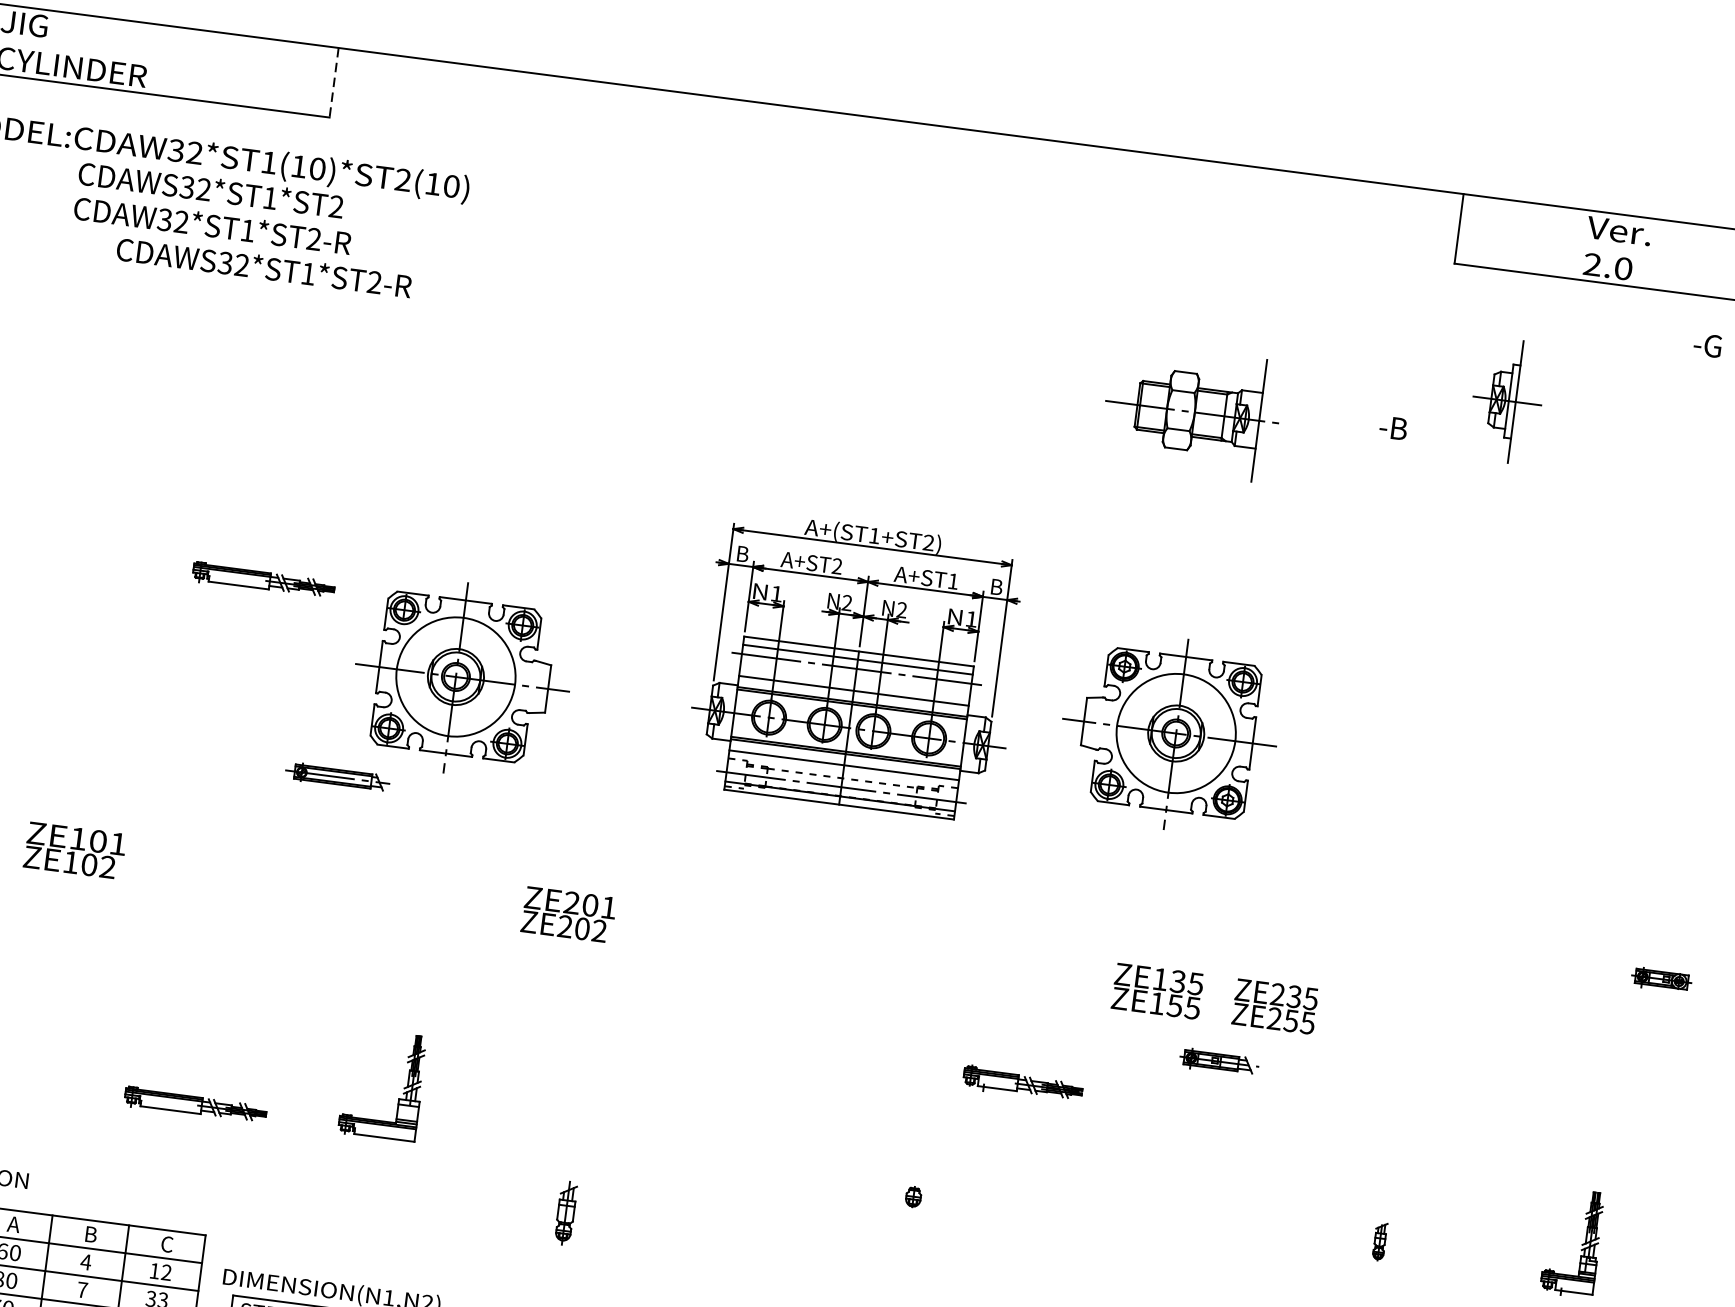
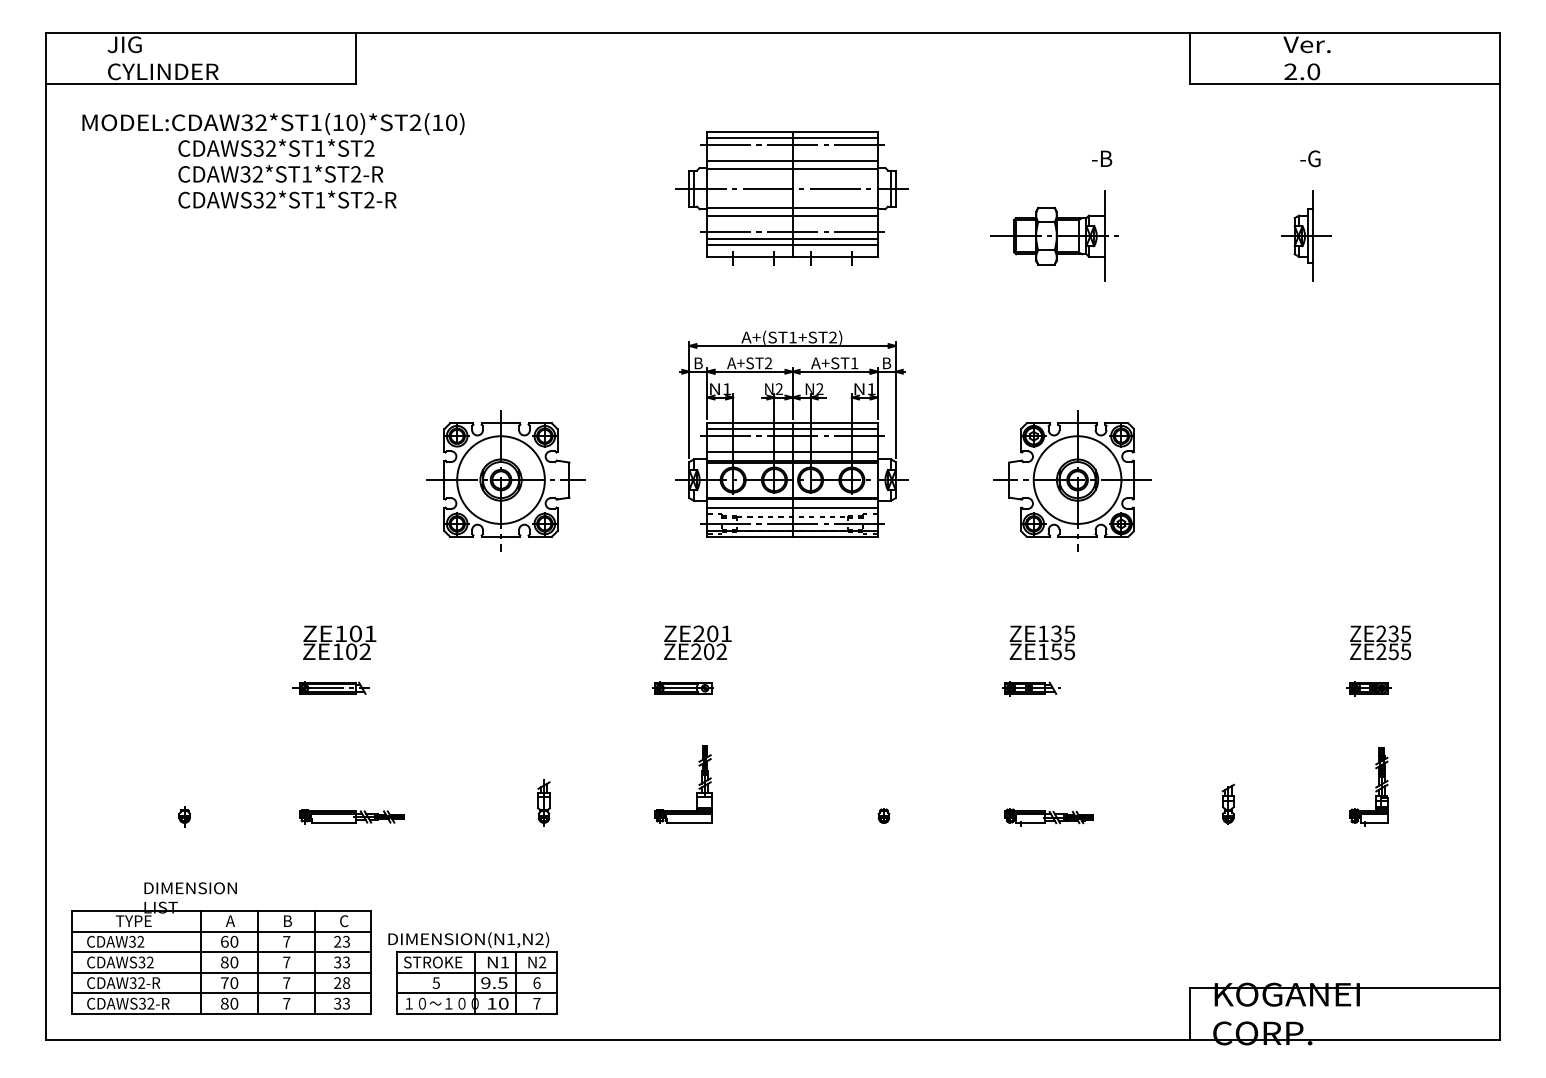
line: (333, 82) -> (355, 58), dashed -> solid
text: (264, 267) -> (287, 199), moved
text: (1707, 345) -> (1310, 158), moved
part: (897, 348) -> (791, 198), added
part: (1507, 399) -> (1306, 235), moved
part: (1191, 411) -> (1054, 235), moved
text: (1394, 427) -> (1102, 158), moved
part: (263, 579) -> (351, 427), removed
part: (1169, 733) -> (1072, 480), moved
part: (336, 775) -> (330, 687), moved
text: (74, 850) -> (339, 642), moved
text: (568, 914) -> (697, 642), moved
part: (1661, 979) -> (1368, 688), moved
part: (664, 988) -> (682, 687), added
text: (1275, 1006) -> (1380, 642), moved
part: (1219, 1062) -> (1031, 688), moved
part: (1022, 1084) -> (1048, 817), moved
part: (403, 1087) -> (698, 784), moved
part: (565, 1212) -> (543, 802), moved
part: (1379, 1240) -> (1227, 803), size x1.43
text: (85, 1261) -> (286, 941), 4 -> 7
text: (161, 1271) -> (342, 941), 12 -> 23

